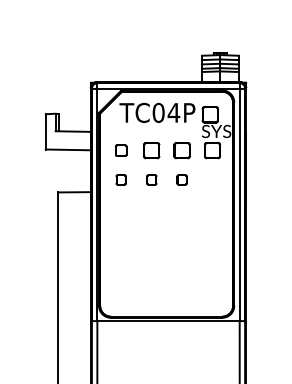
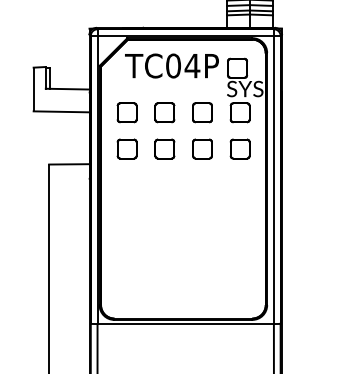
part: (120, 150) -> (126, 112), size x1.43
part: (120, 179) -> (126, 148), size x1.67
part: (151, 179) -> (164, 148), size x1.67
part: (181, 179) -> (201, 148), size x1.67
part: (212, 179) -> (240, 148), added

